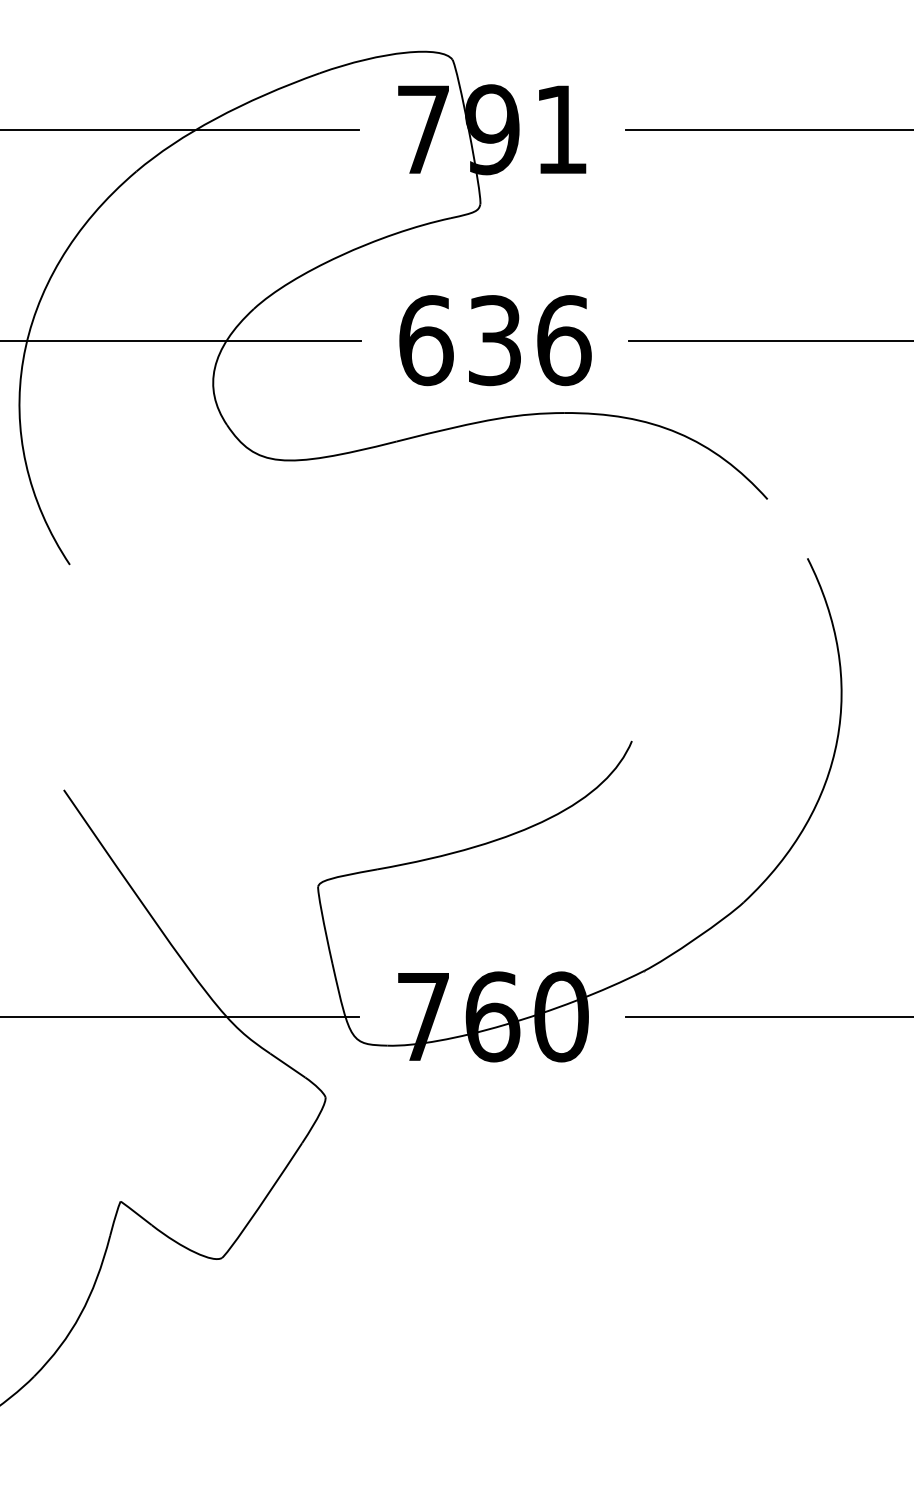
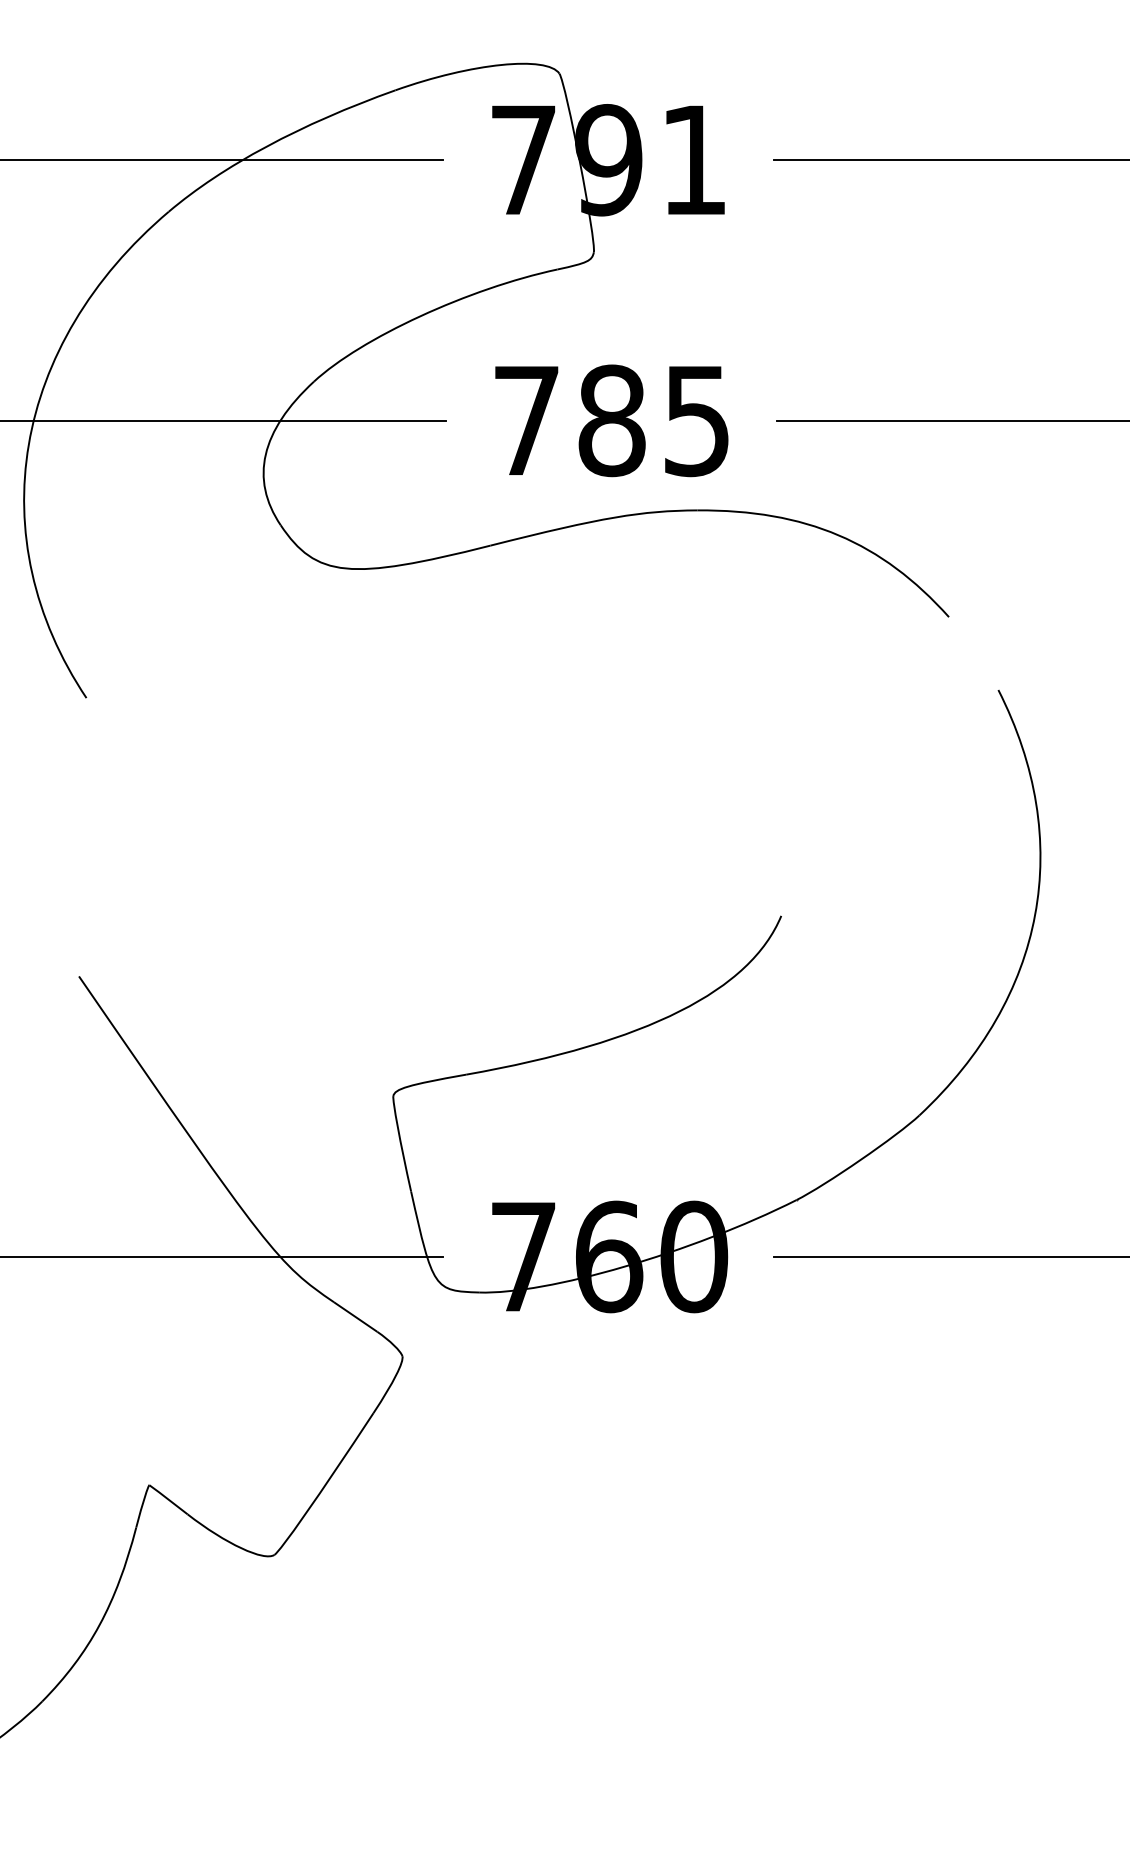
text: (495, 340) -> (612, 420), 636 -> 785

